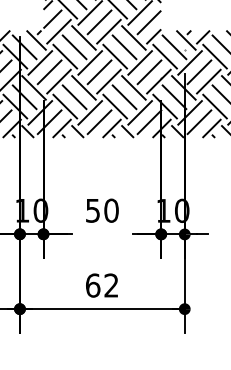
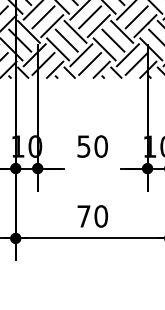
text: (102, 285) -> (92, 216), 62 -> 70

